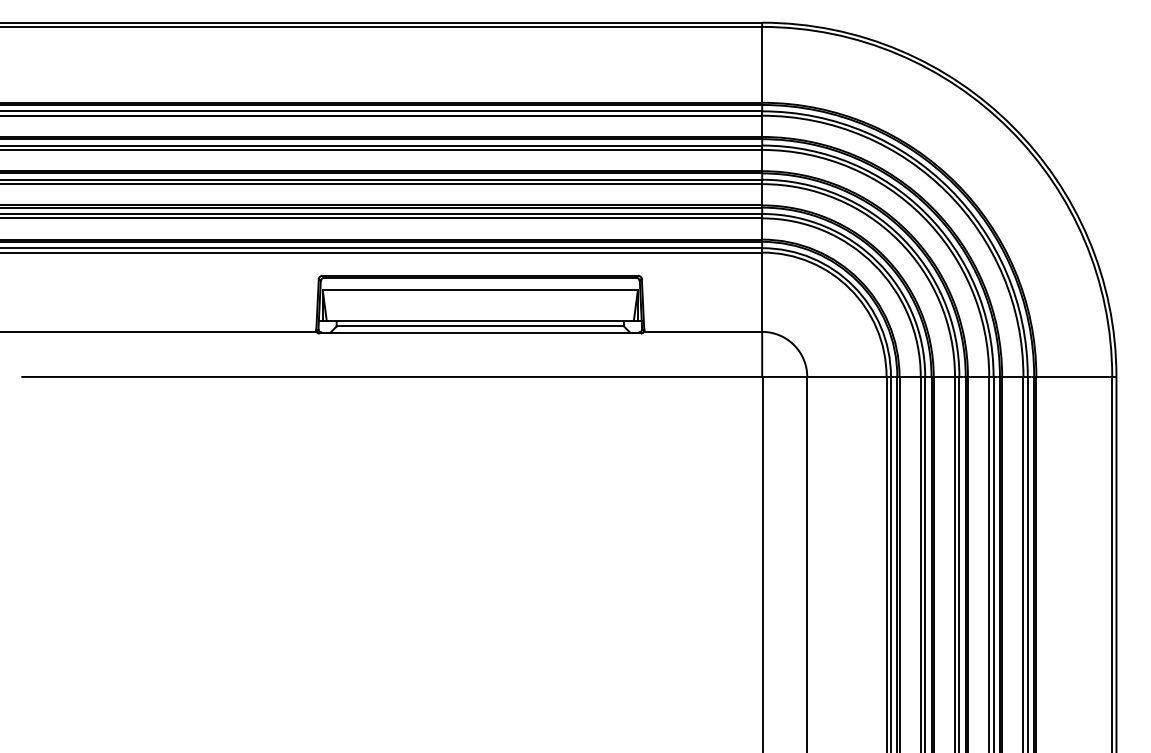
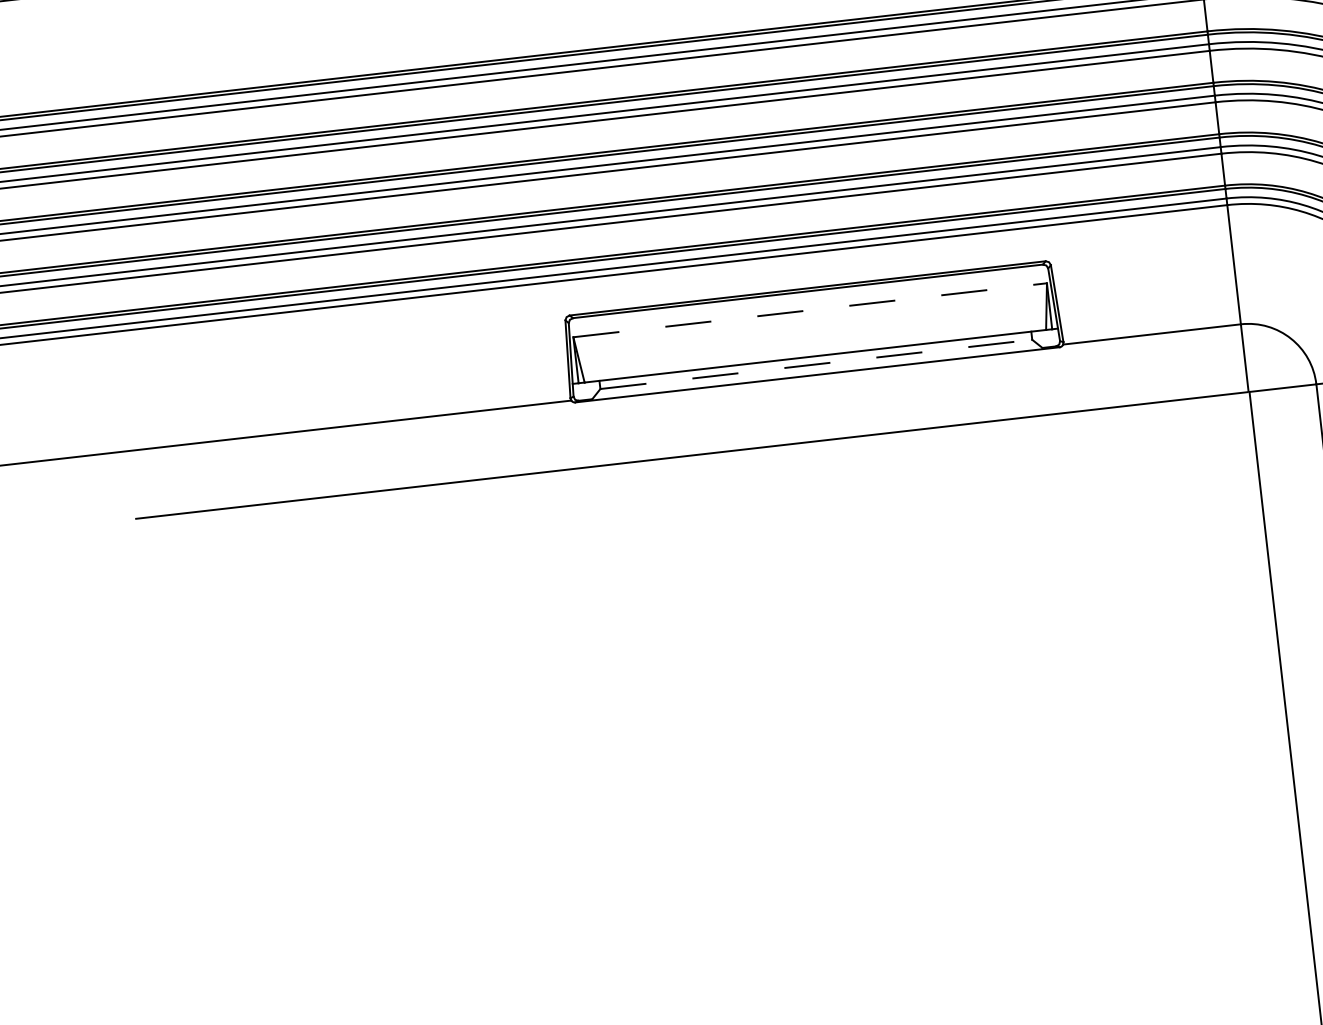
line: (480, 290) -> (810, 310), solid -> dashed
line: (480, 326) -> (816, 364), solid -> dashed

